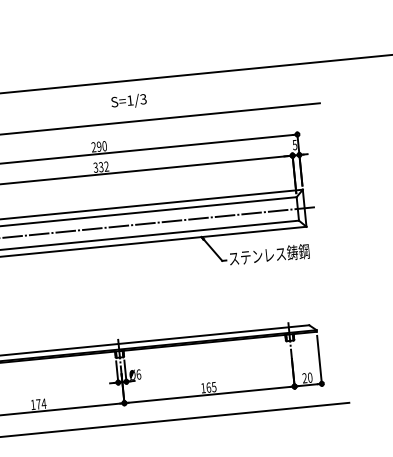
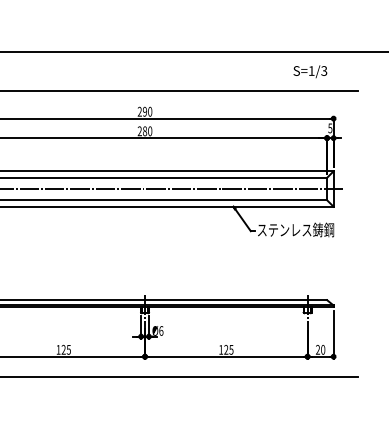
text: (129, 101) -> (310, 71), moved
text: (100, 167) -> (144, 131), 332 -> 280
text: (208, 387) -> (226, 349), 165 -> 125
text: (41, 403) -> (66, 349), 174 -> 125

